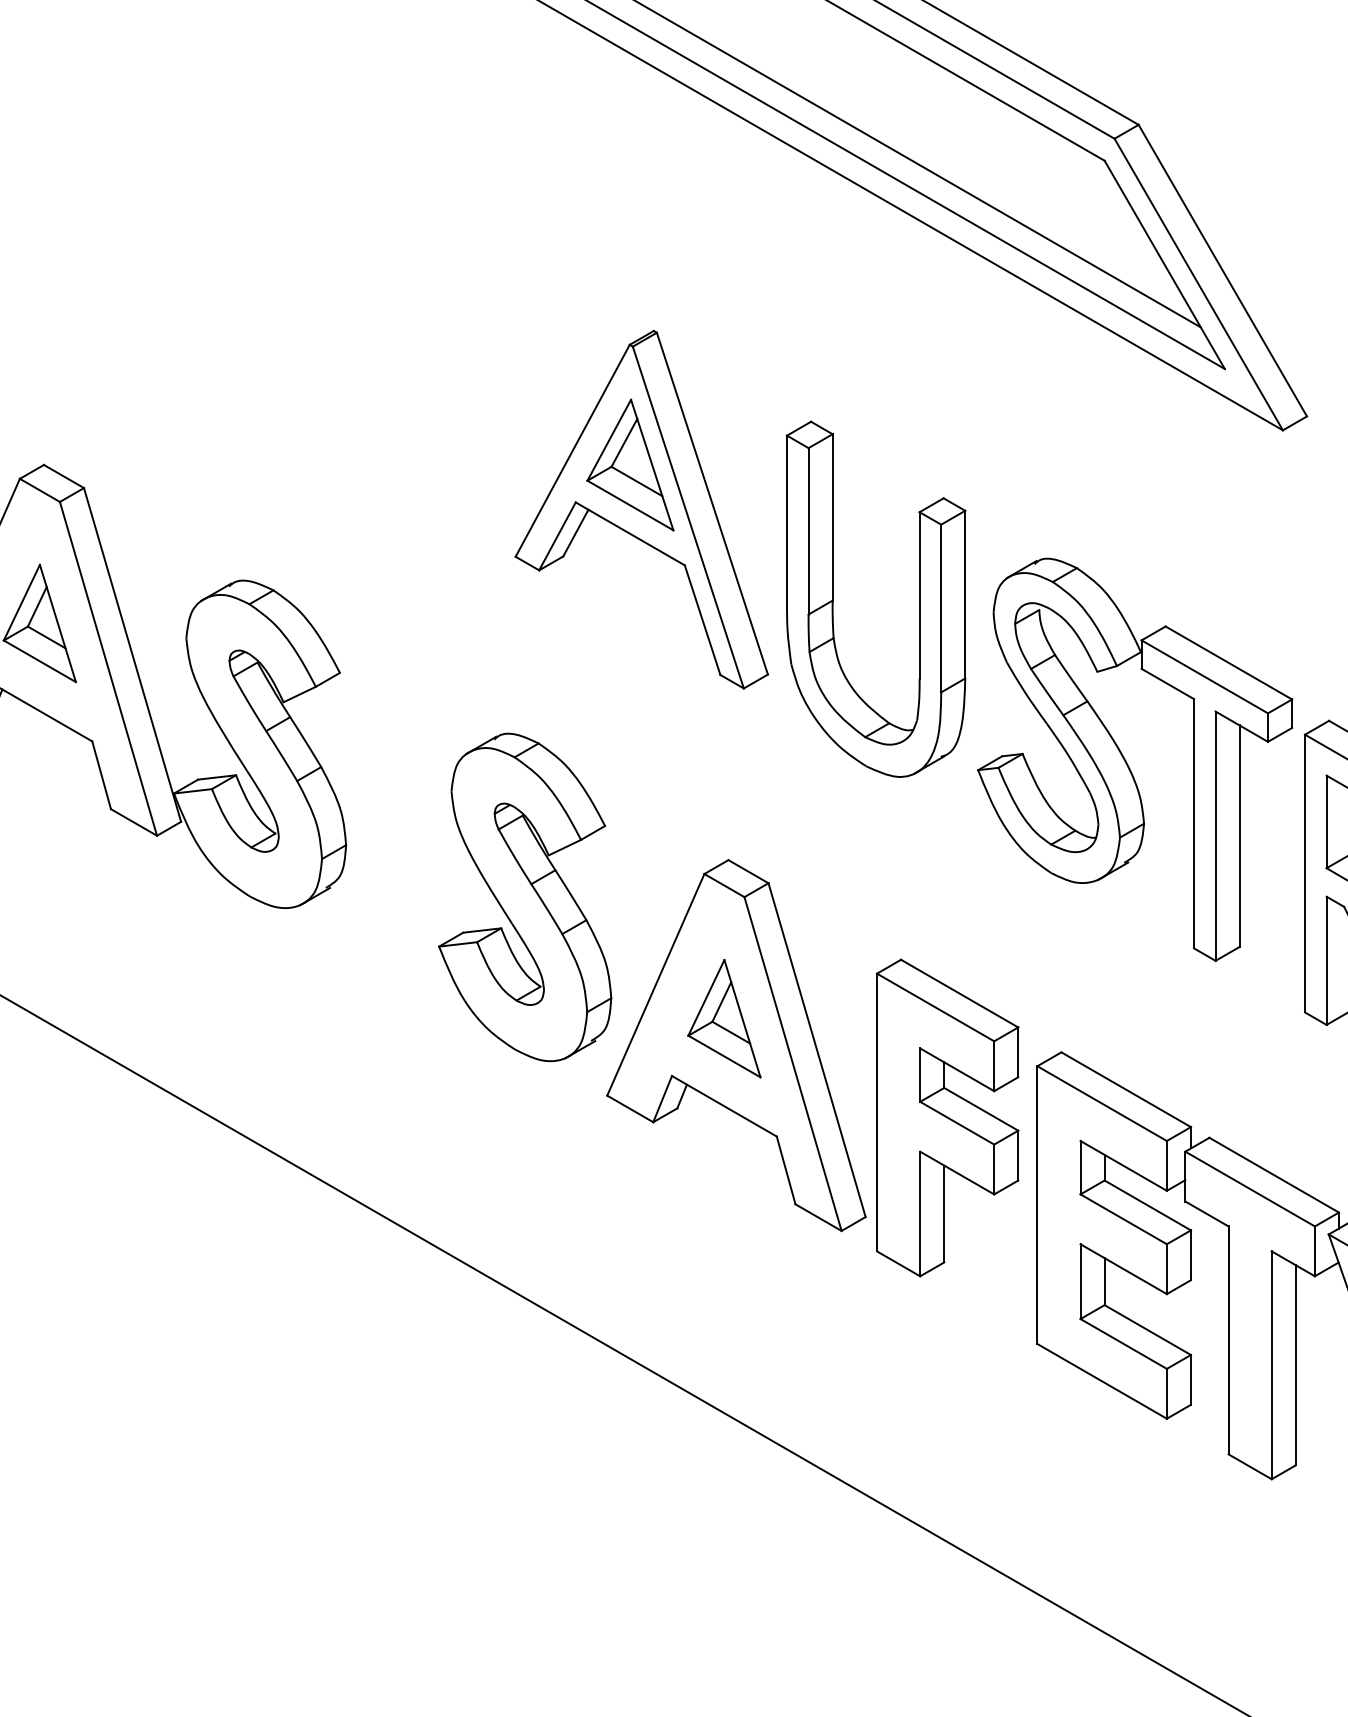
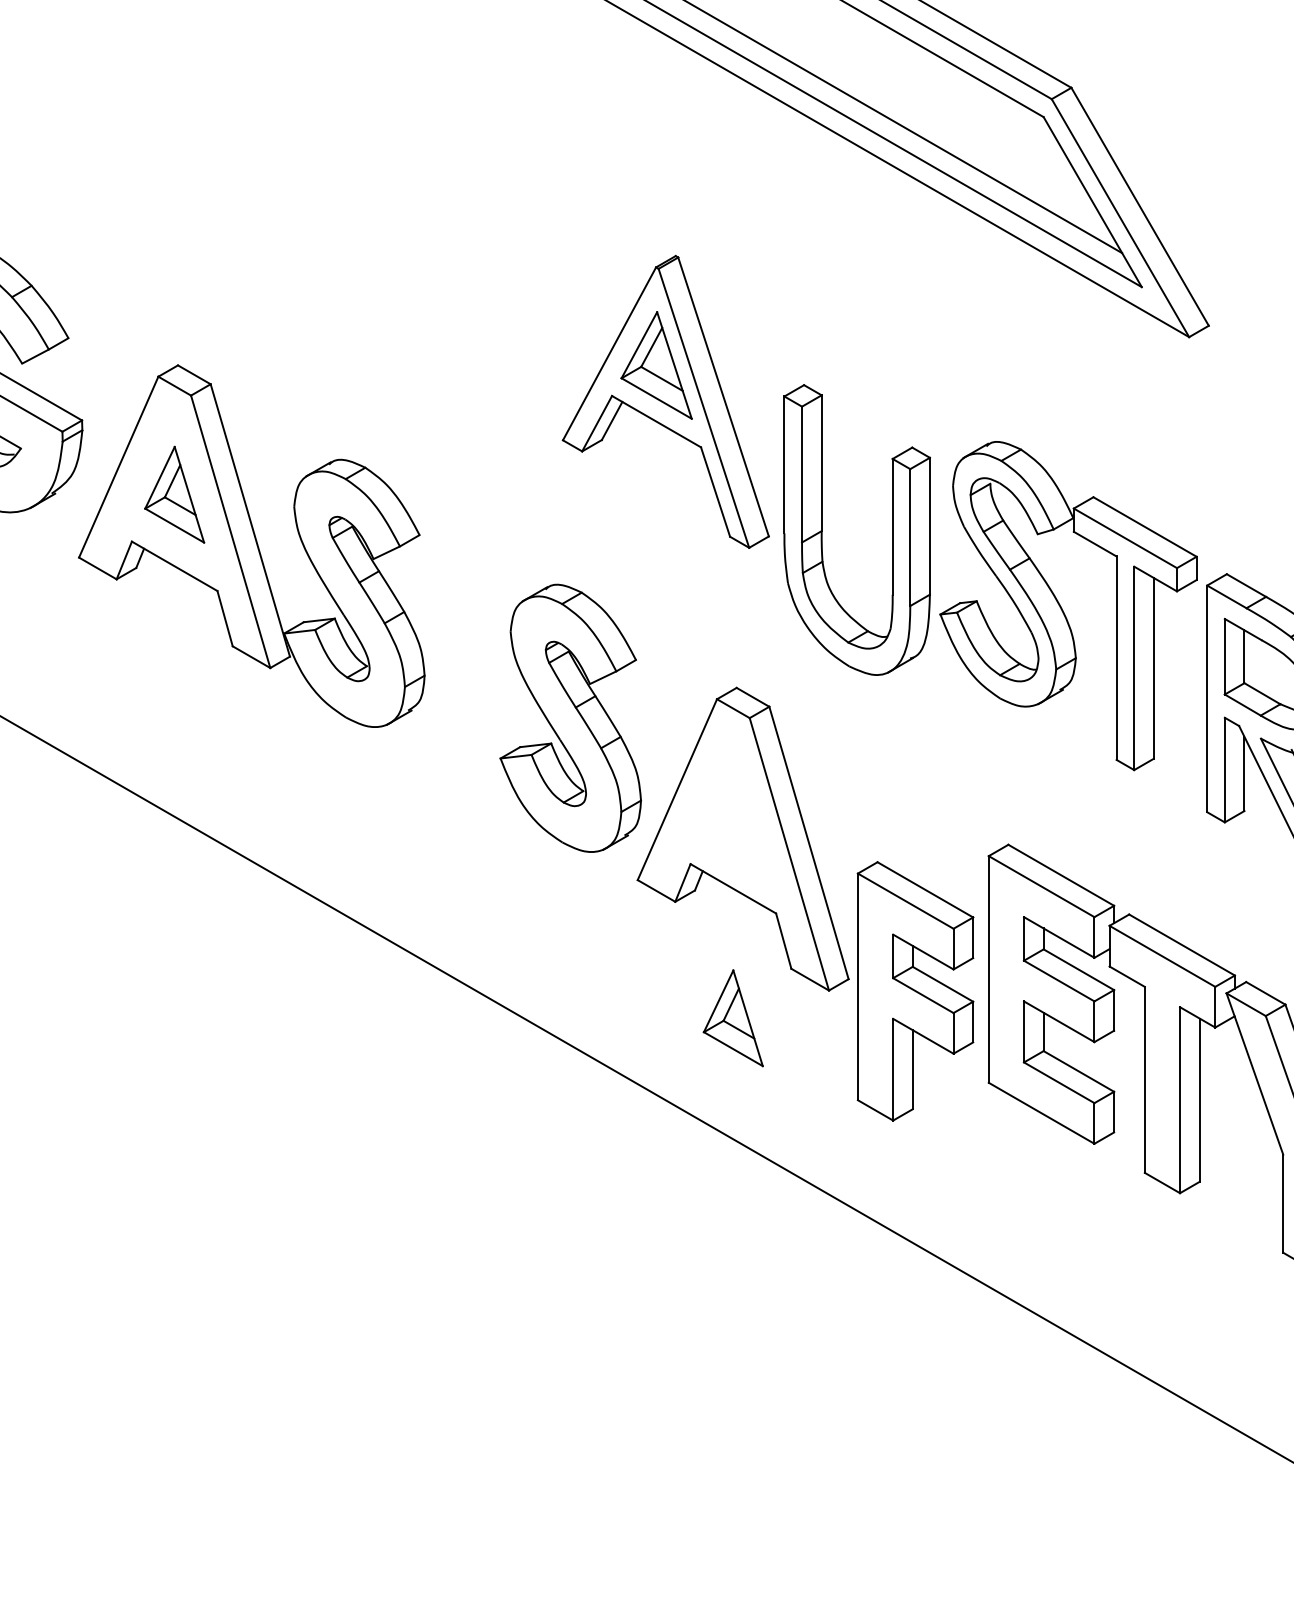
part: (833, 598) -> (822, 529), moved
part: (723, 1018) -> (732, 1018), moved
part: (947, 1118) -> (915, 991), moved

